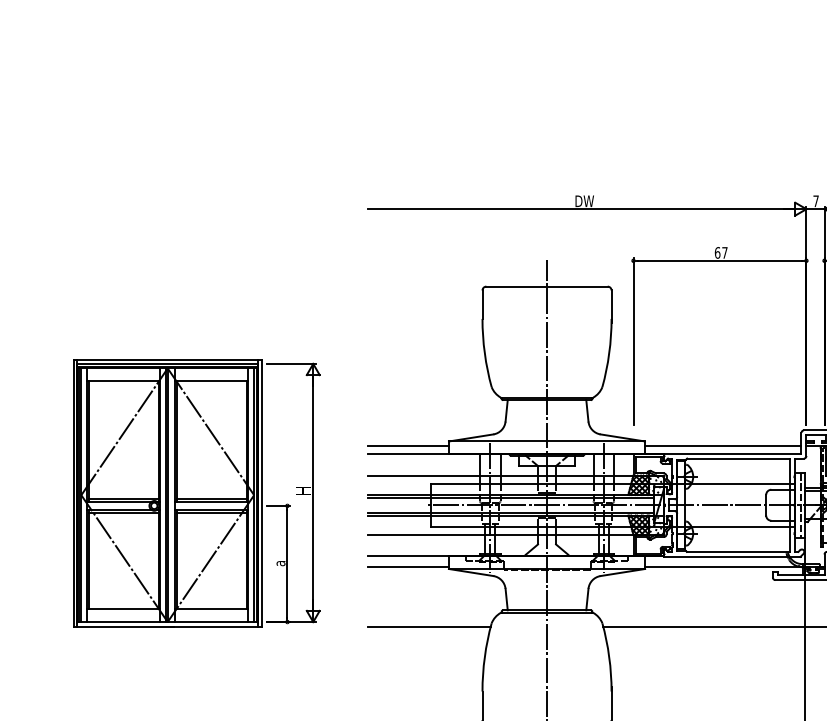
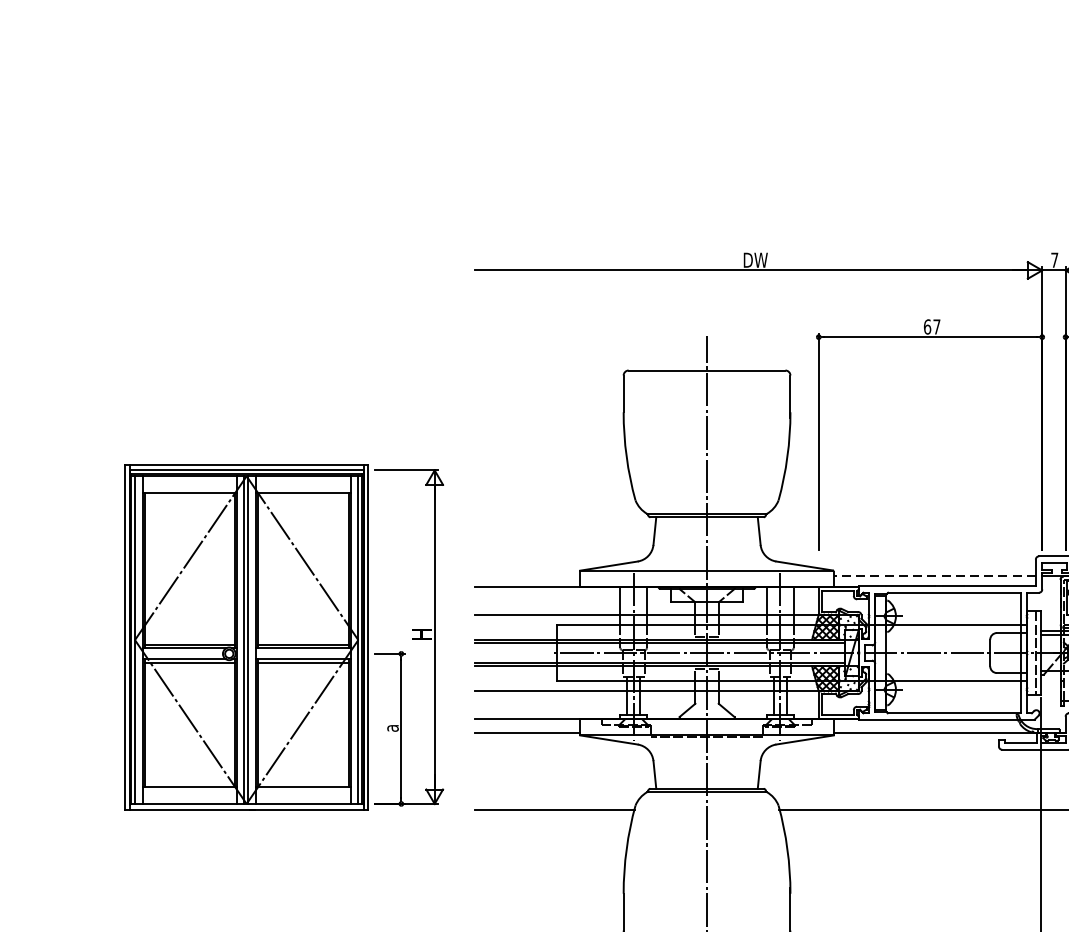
line: (407, 445) -> (526, 575), removed
line: (722, 445) -> (933, 575), solid -> dashed
part: (196, 493) -> (283, 637), moved

